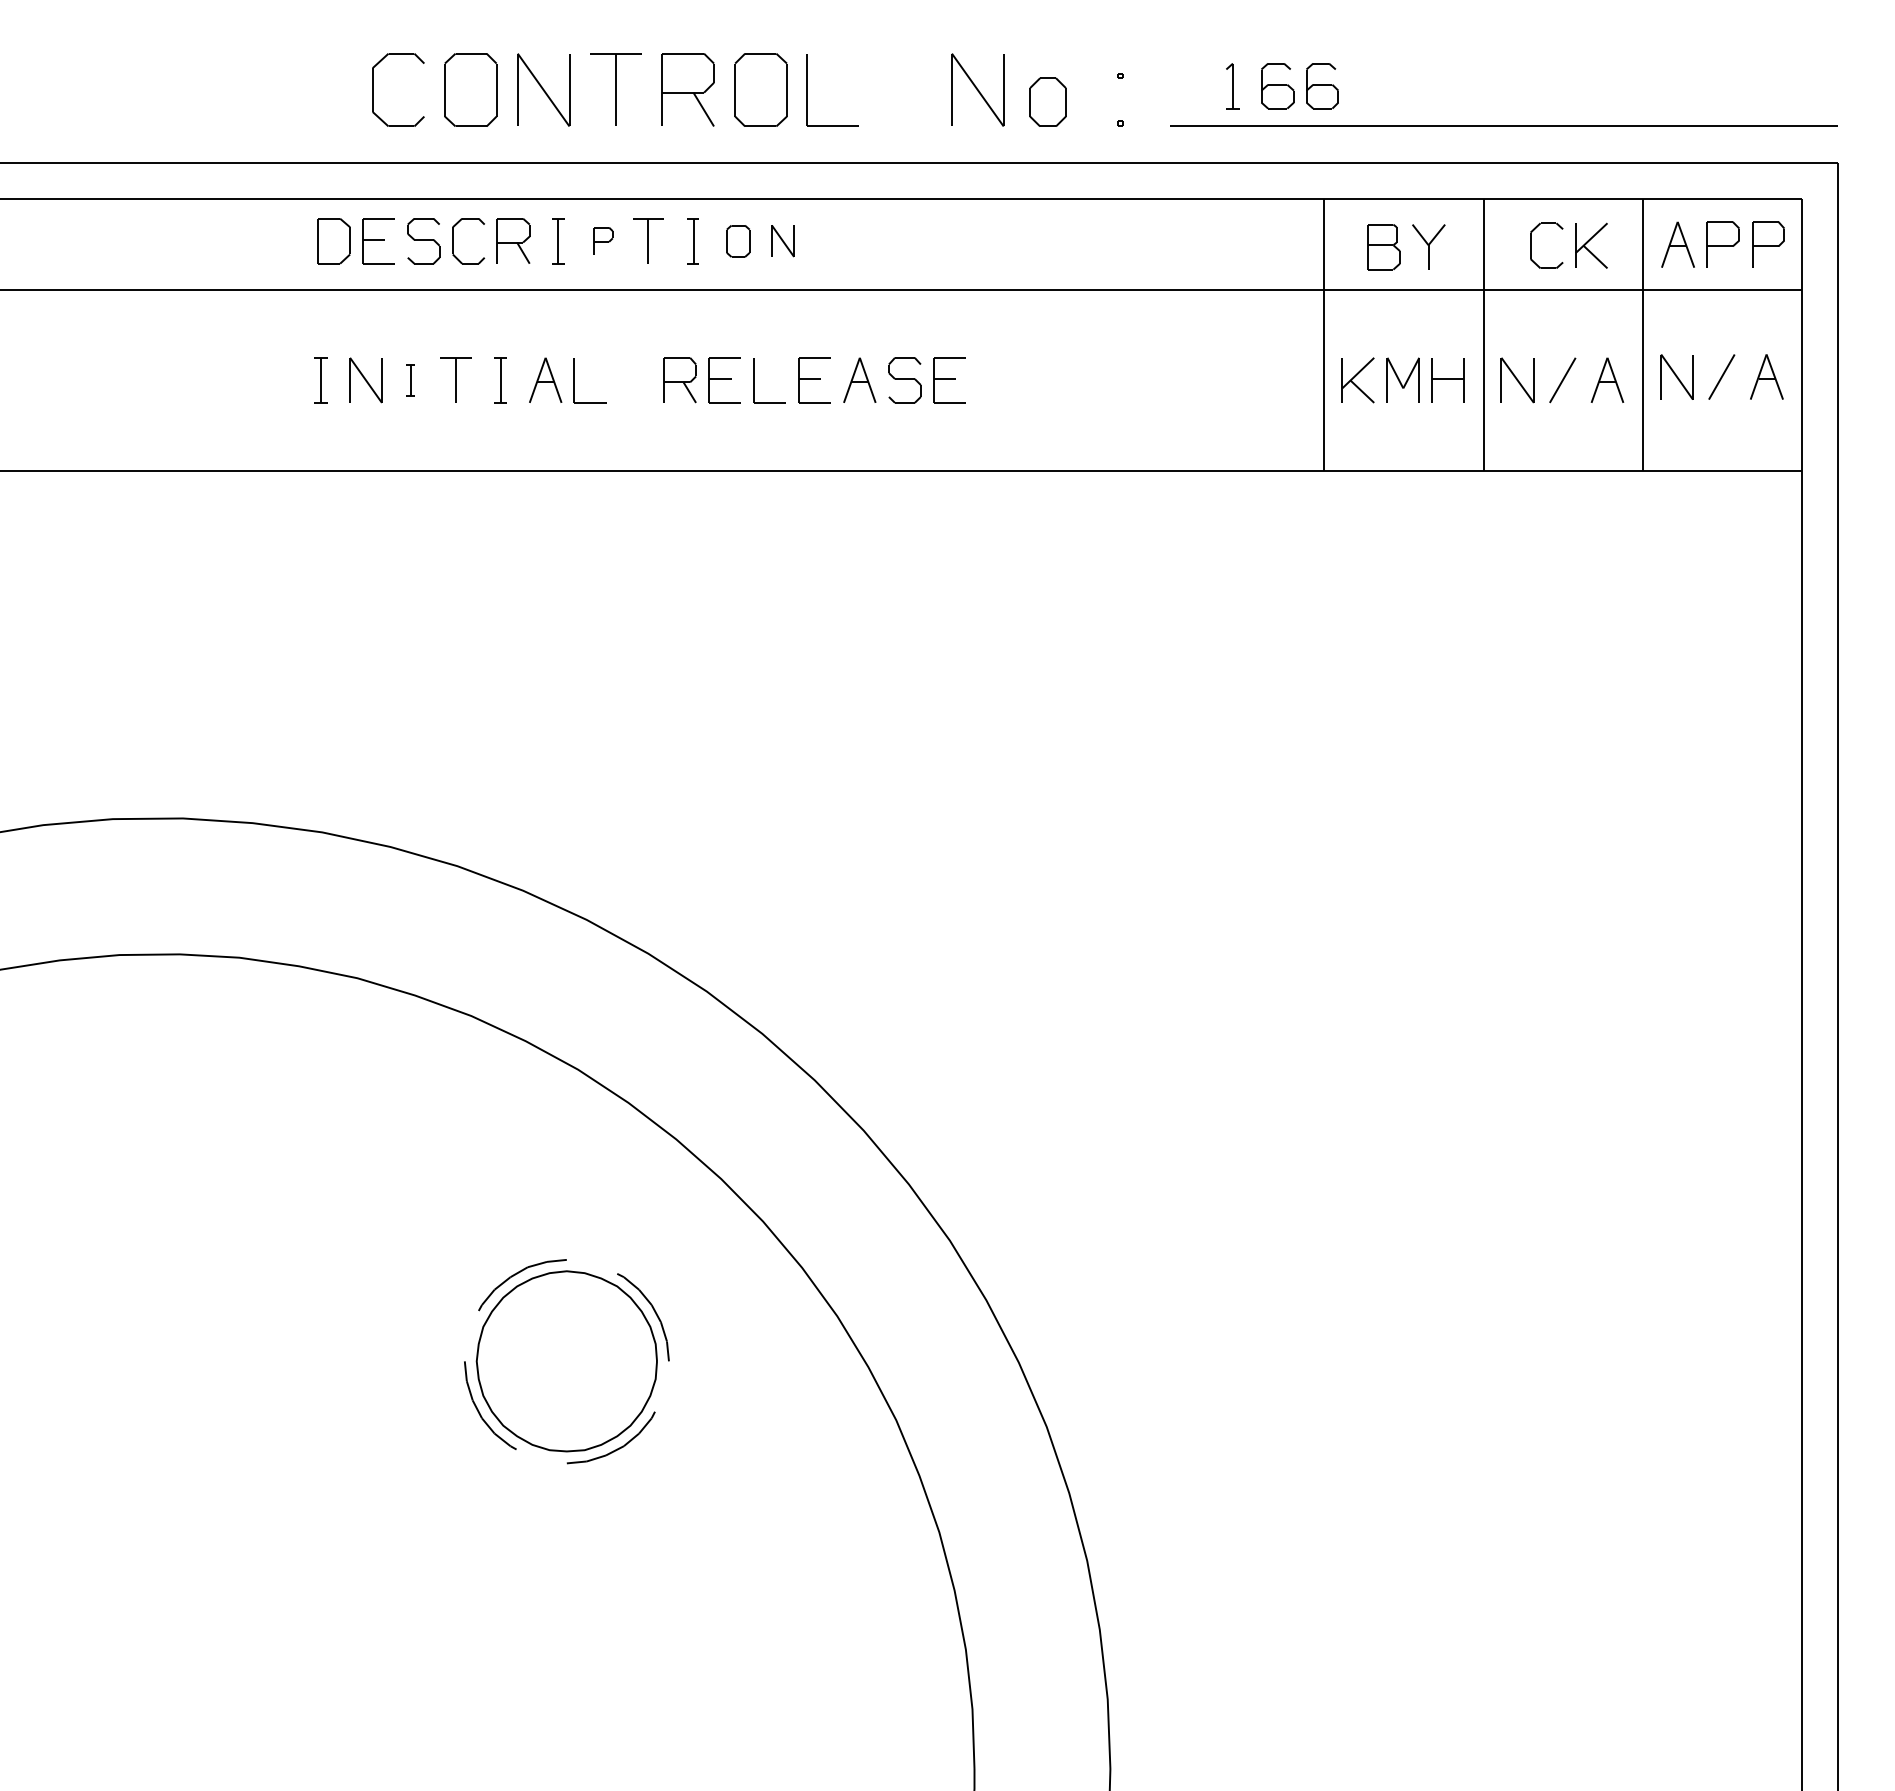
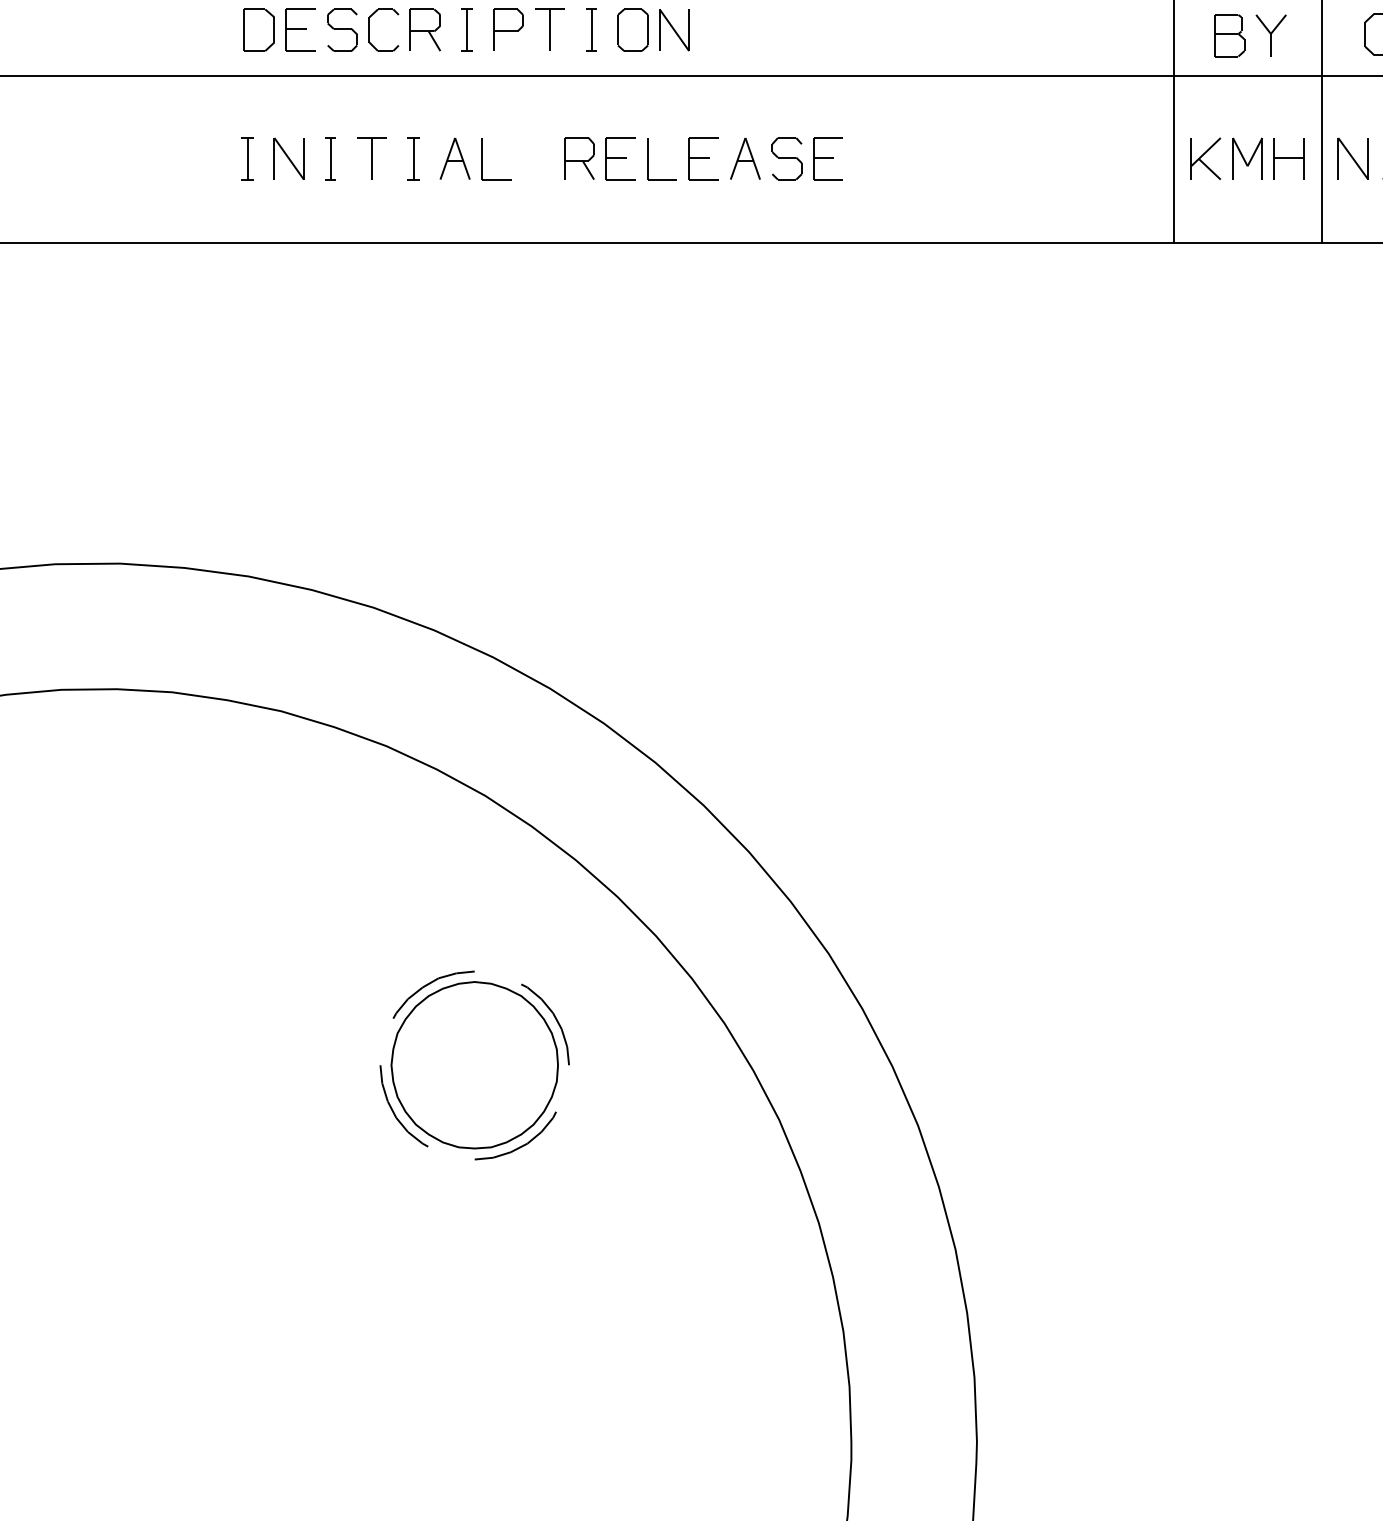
part: (602, 240) -> (507, 29), size x1.67
part: (782, 240) -> (673, 29), size x1.43
part: (738, 241) -> (633, 30), size x1.43
part: (410, 380) -> (330, 158), size x1.43

